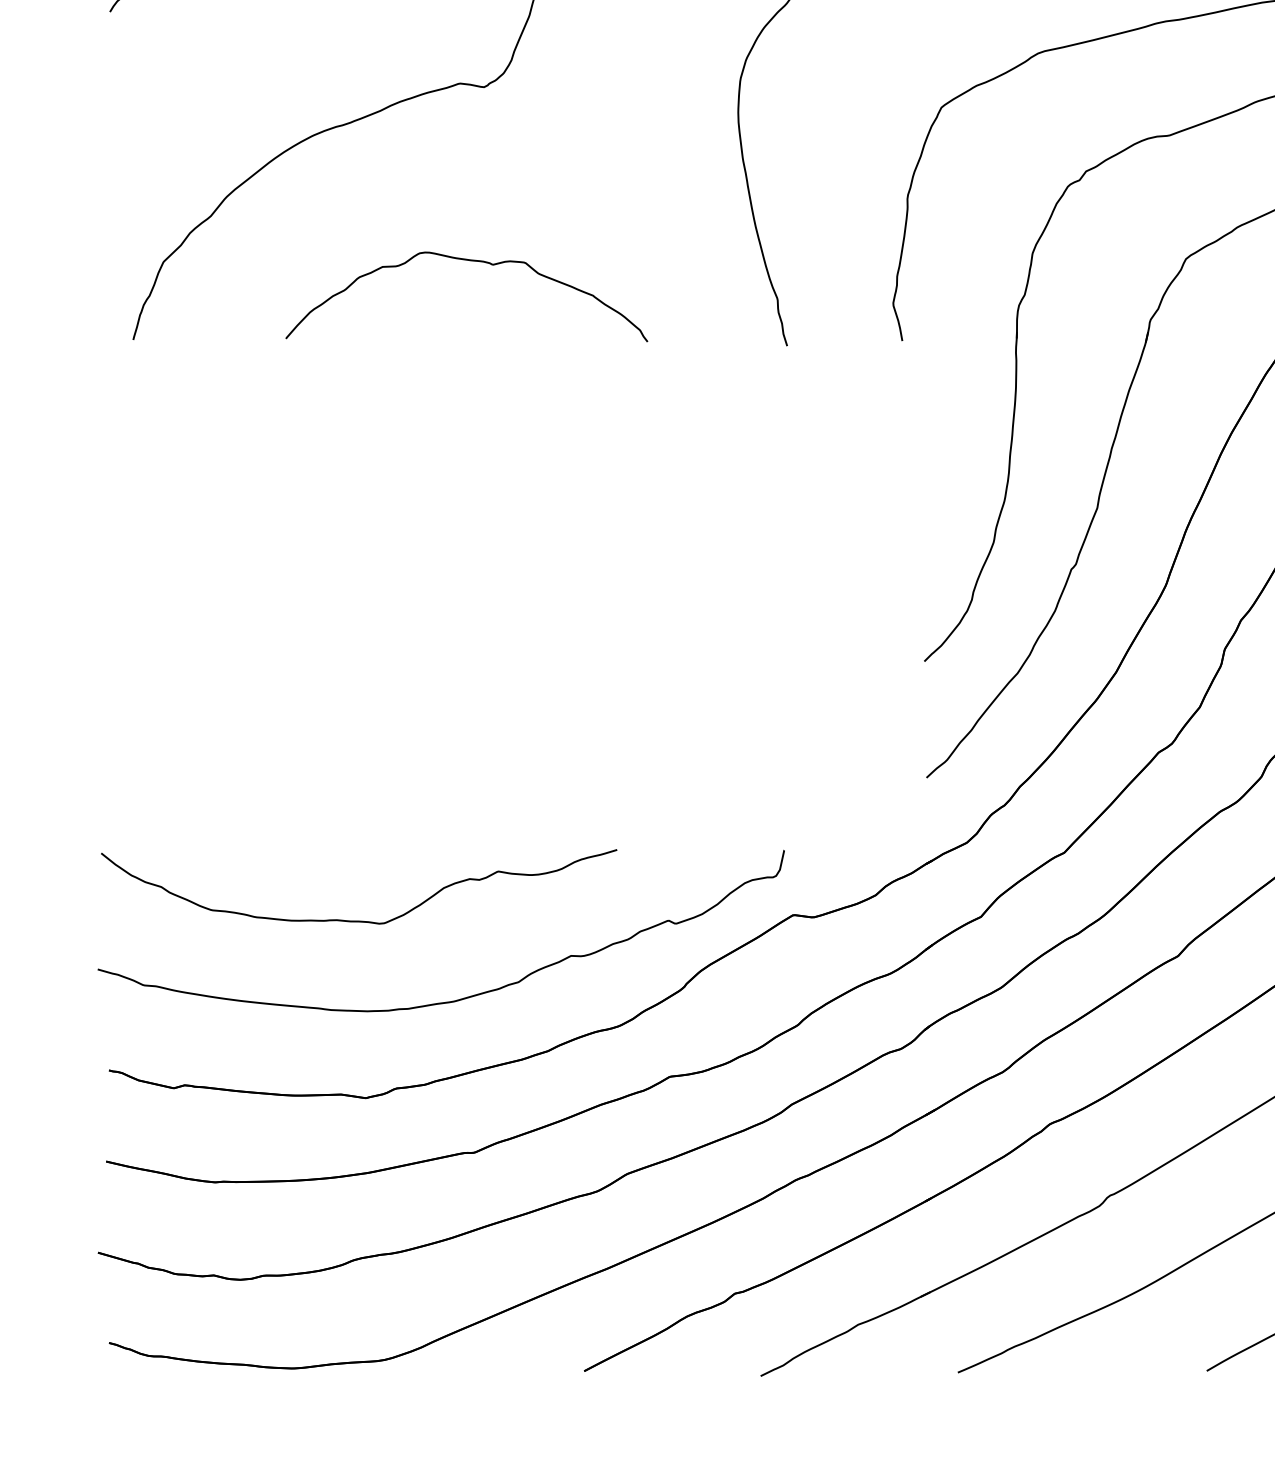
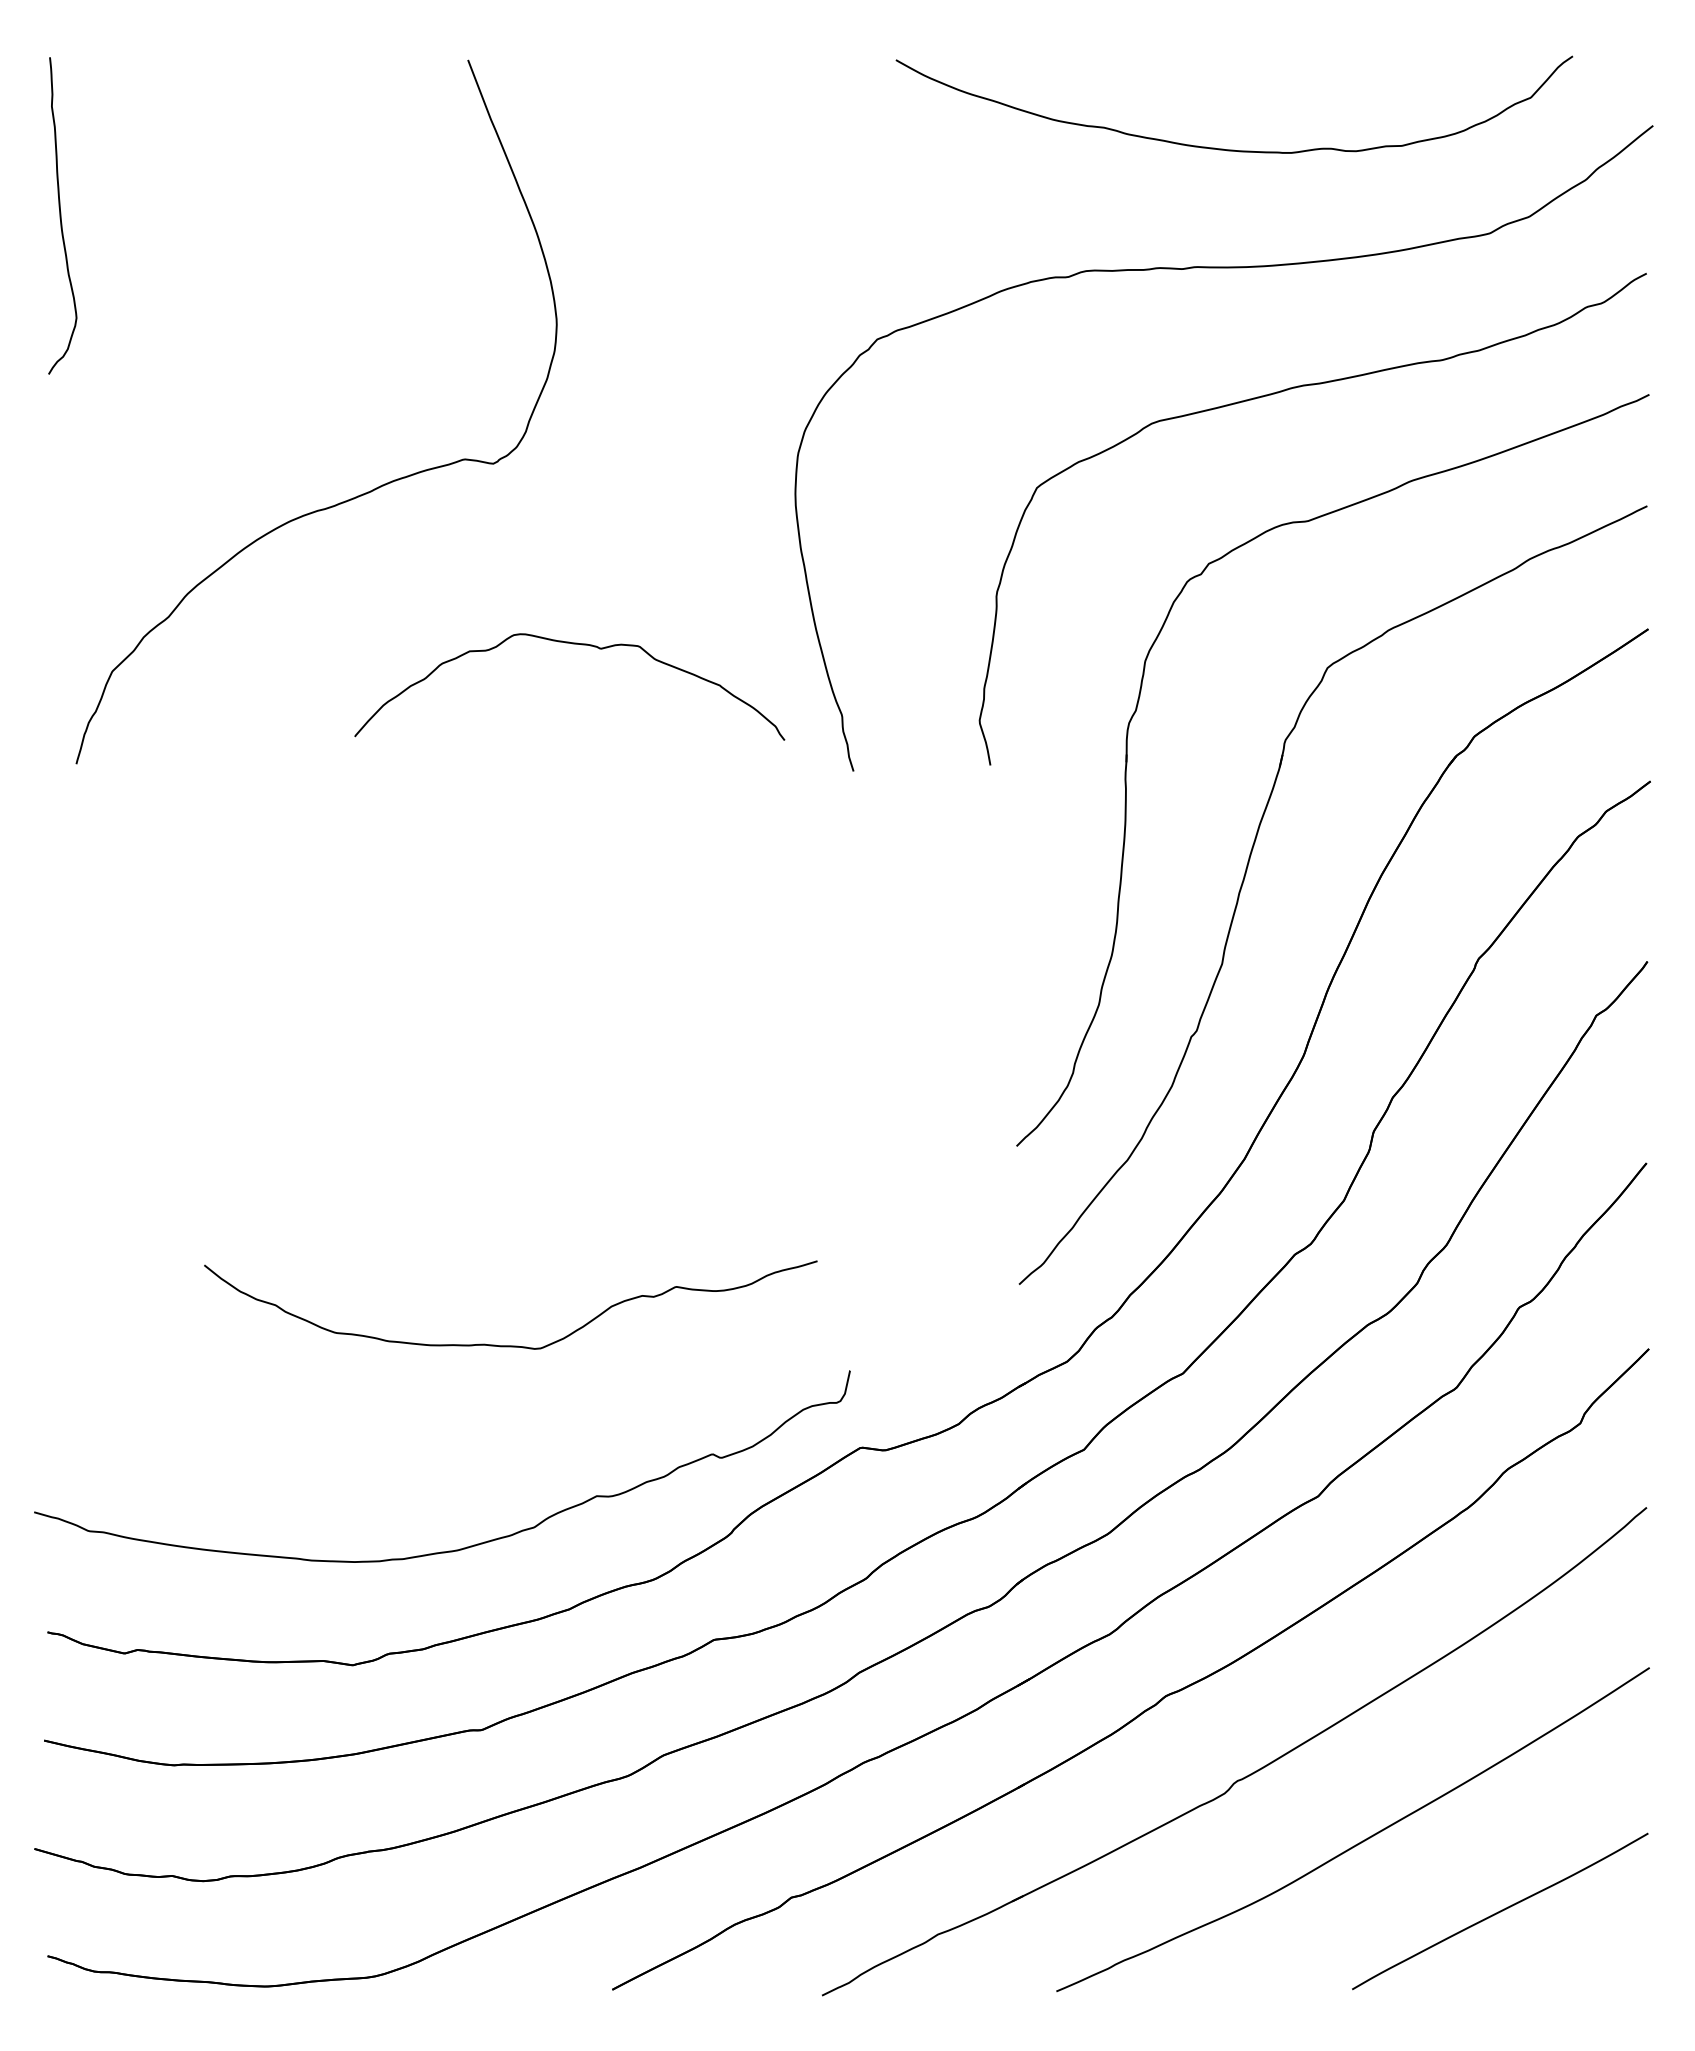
curve: (469, 261) -> (572, 644), moved
curve: (358, 920) -> (510, 1345), moved

